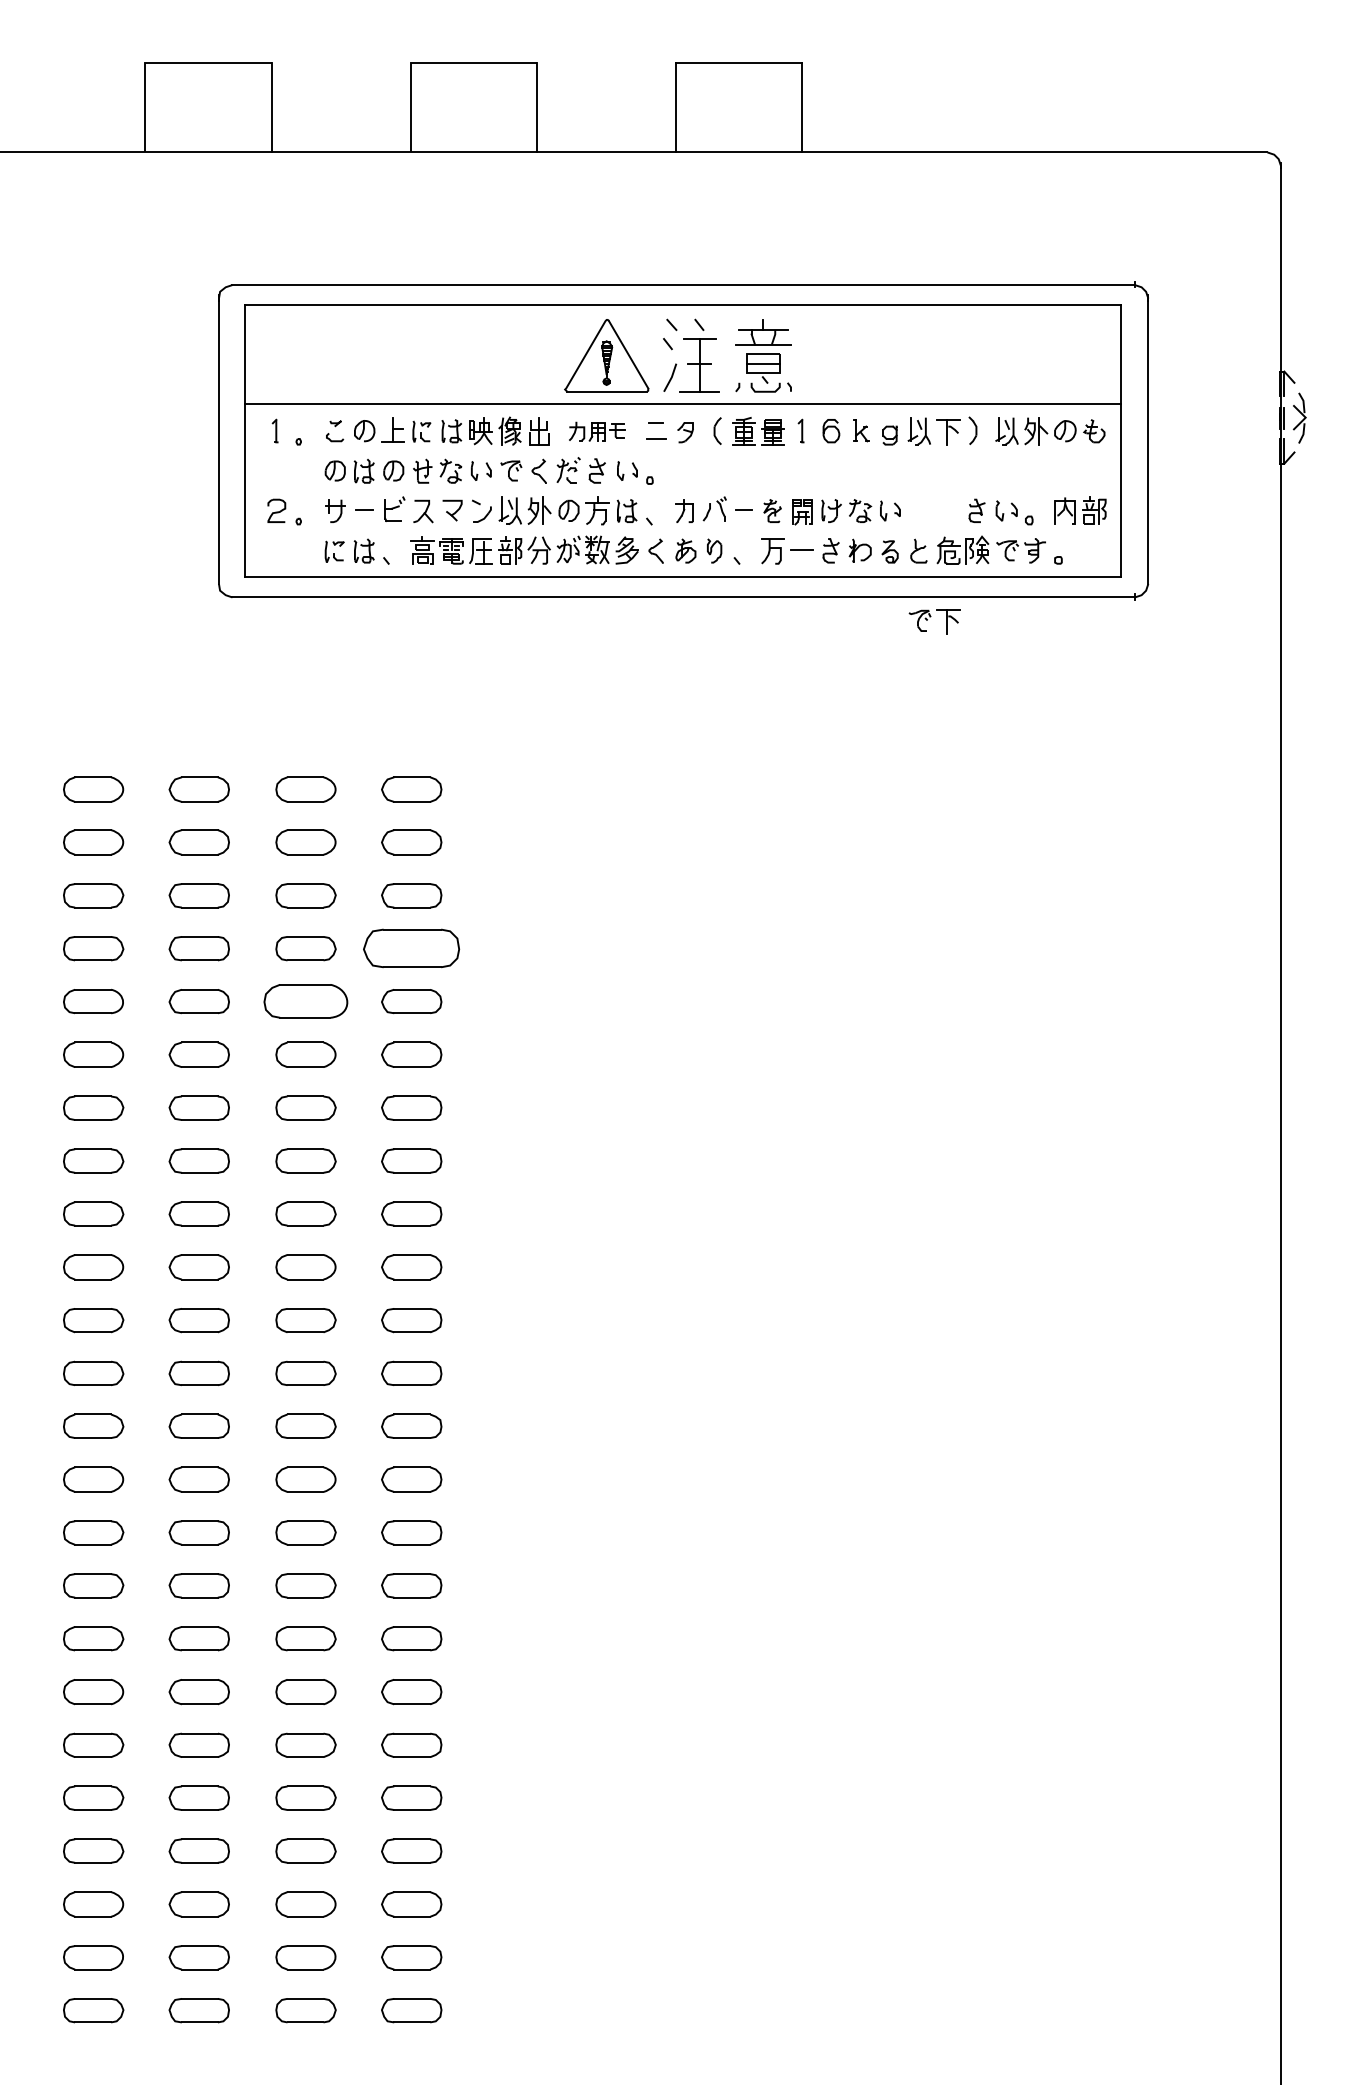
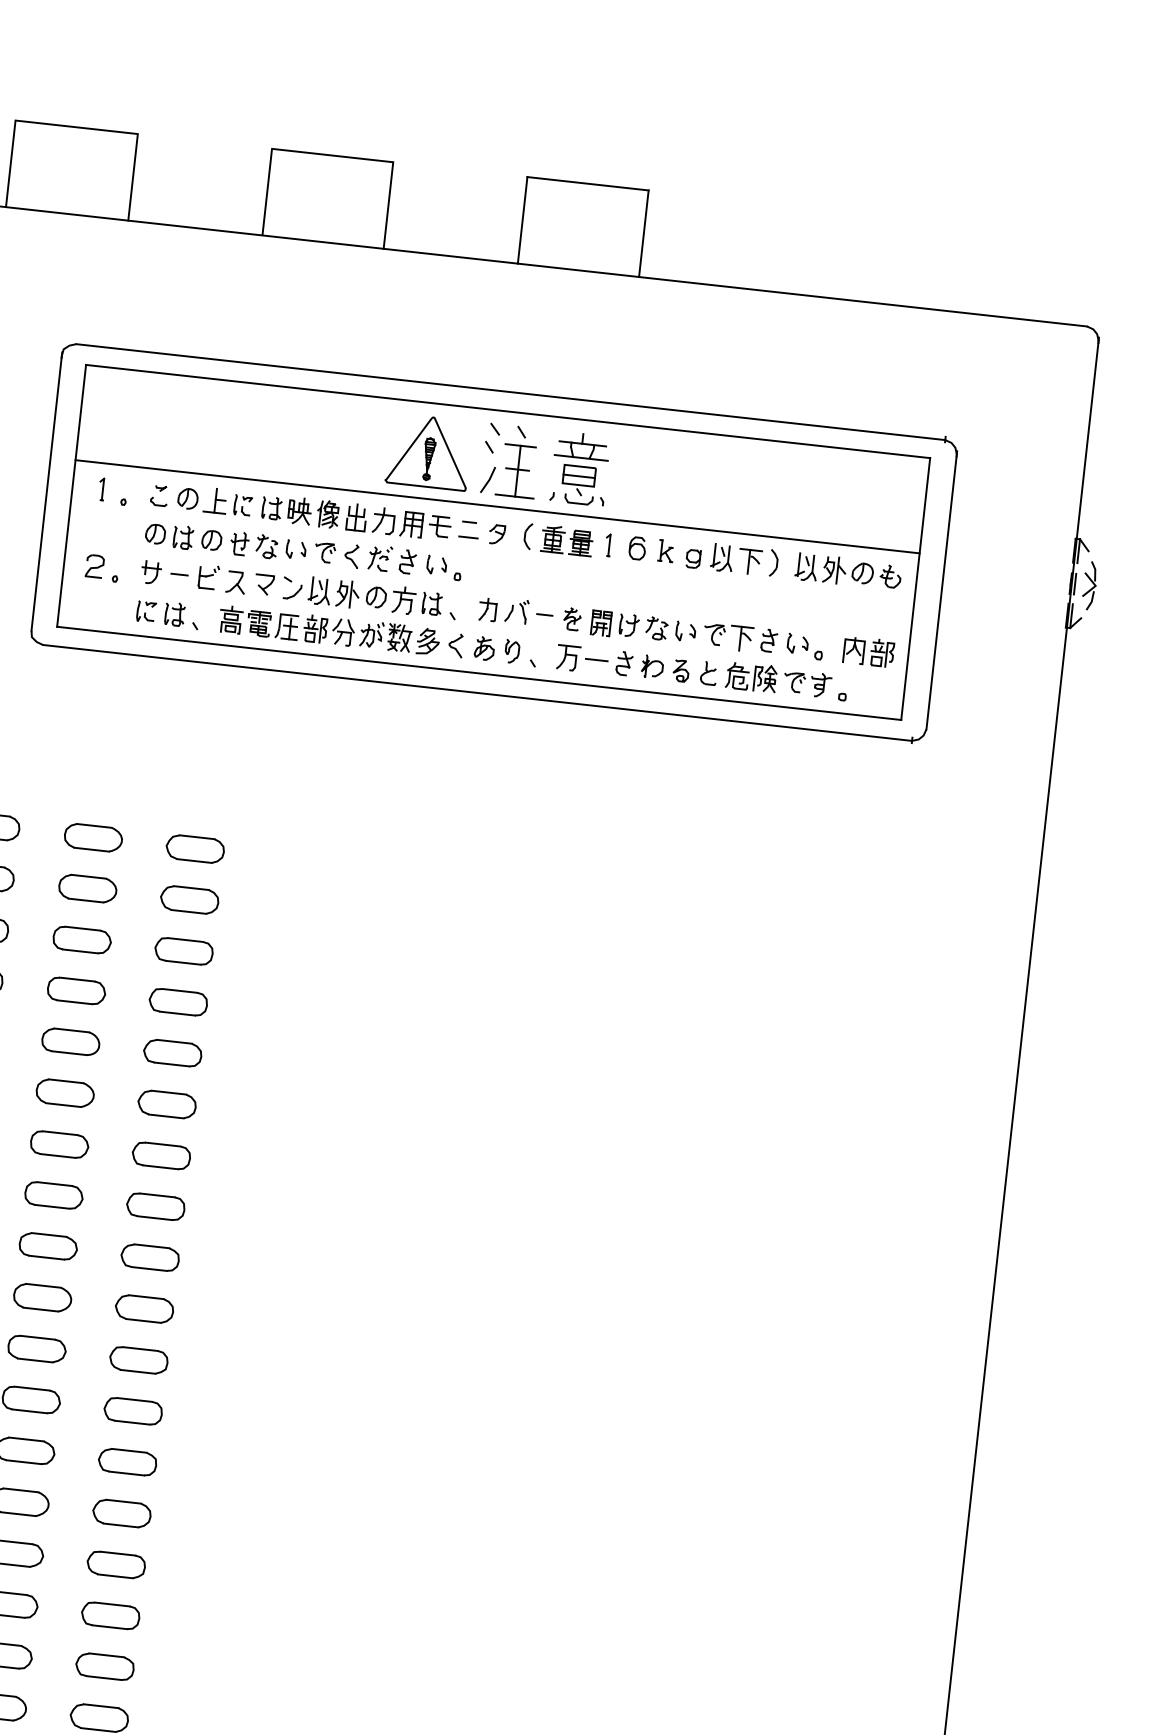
part: (597, 431) -> (412, 523), size x1.43
part: (934, 621) -> (728, 636), moved
part: (411, 948) -> (178, 1002), size x0.62
part: (305, 1001) -> (70, 1041), size x0.71

